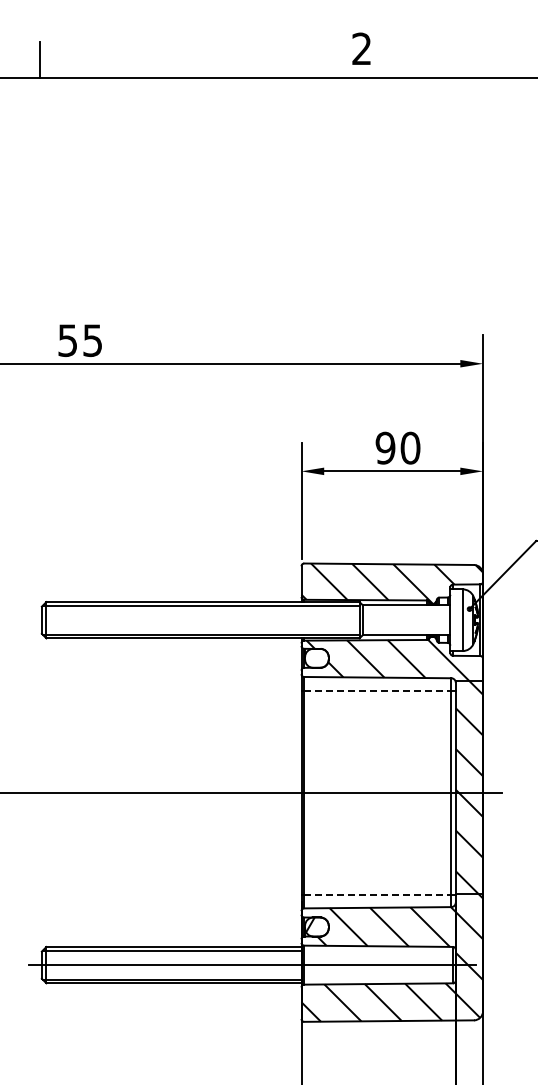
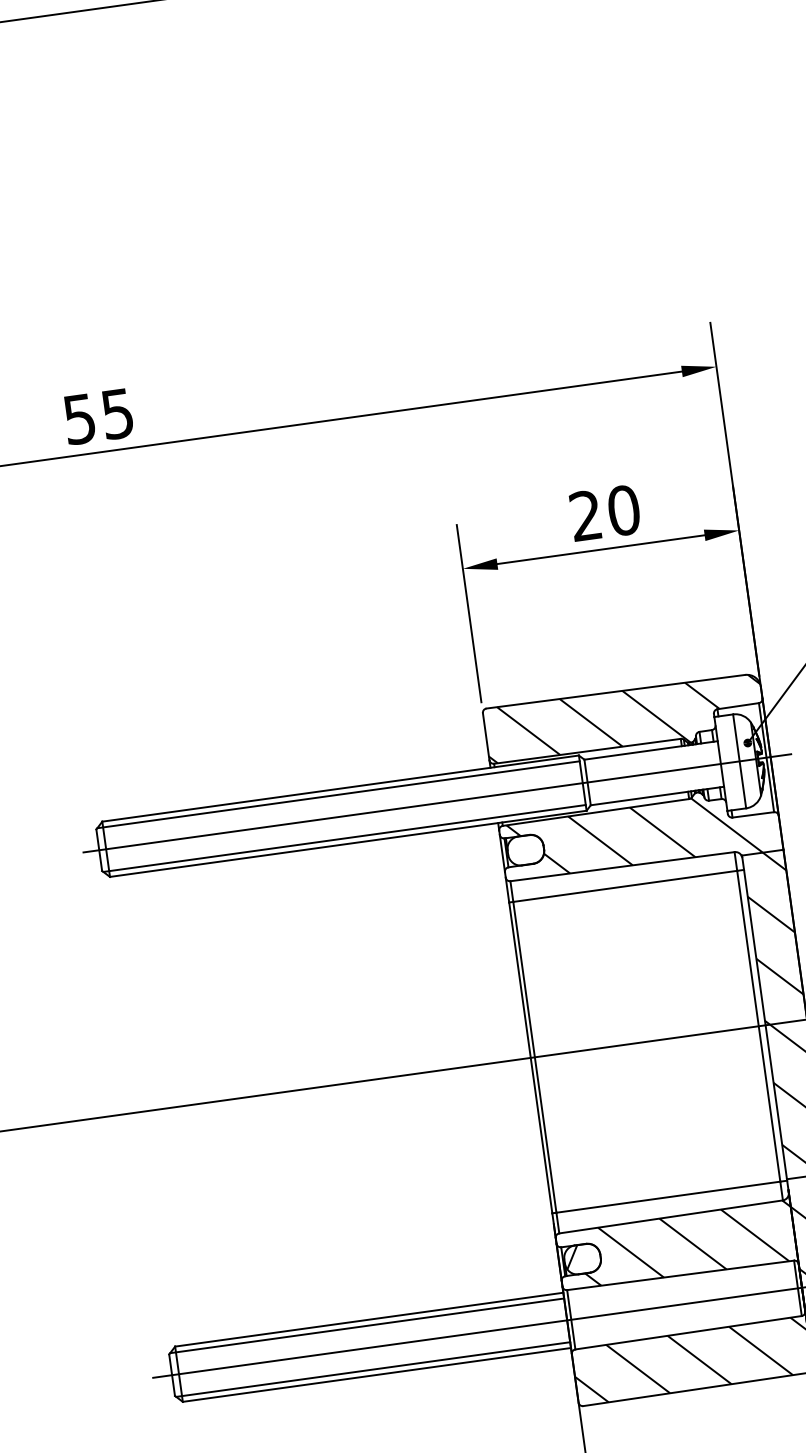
text: (385, 447) -> (585, 514), 90 -> 20
line: (263, 620) -> (436, 803), added
line: (377, 690) -> (624, 886), dashed -> solid
line: (377, 894) -> (667, 1196), dashed -> solid

